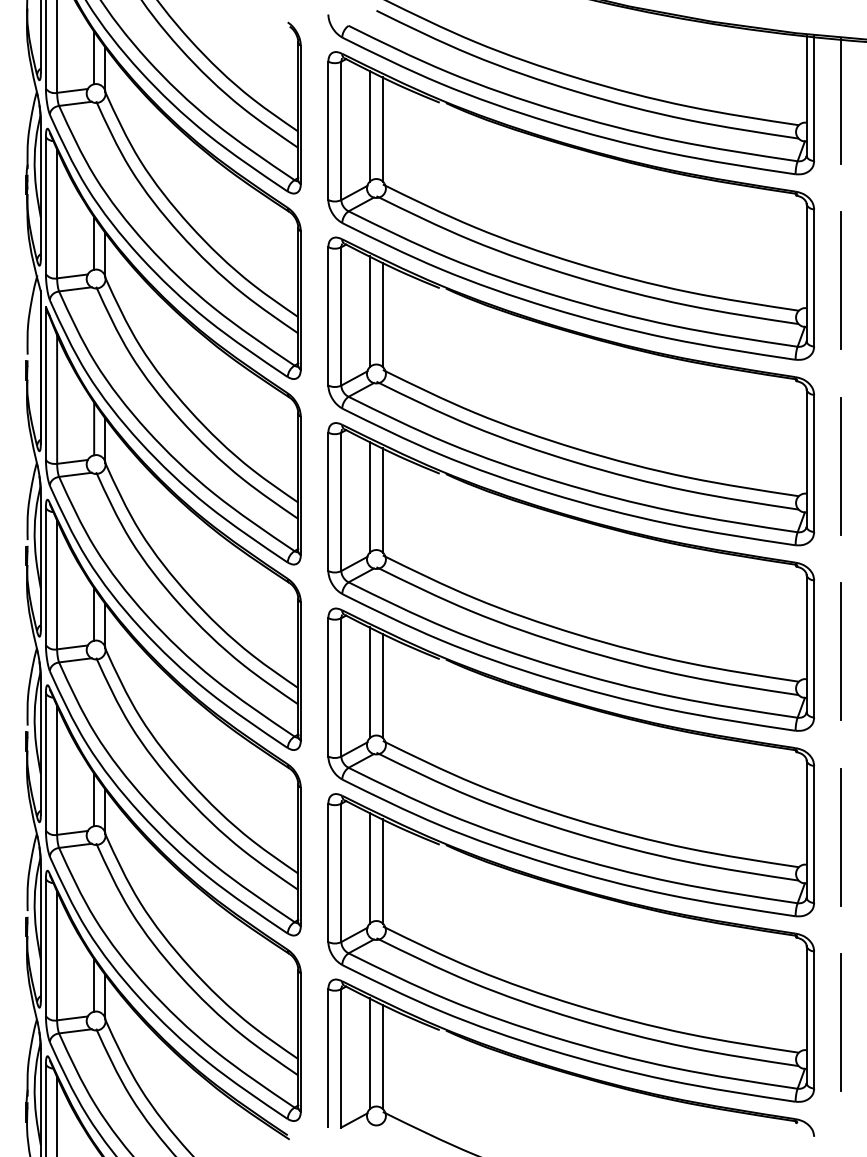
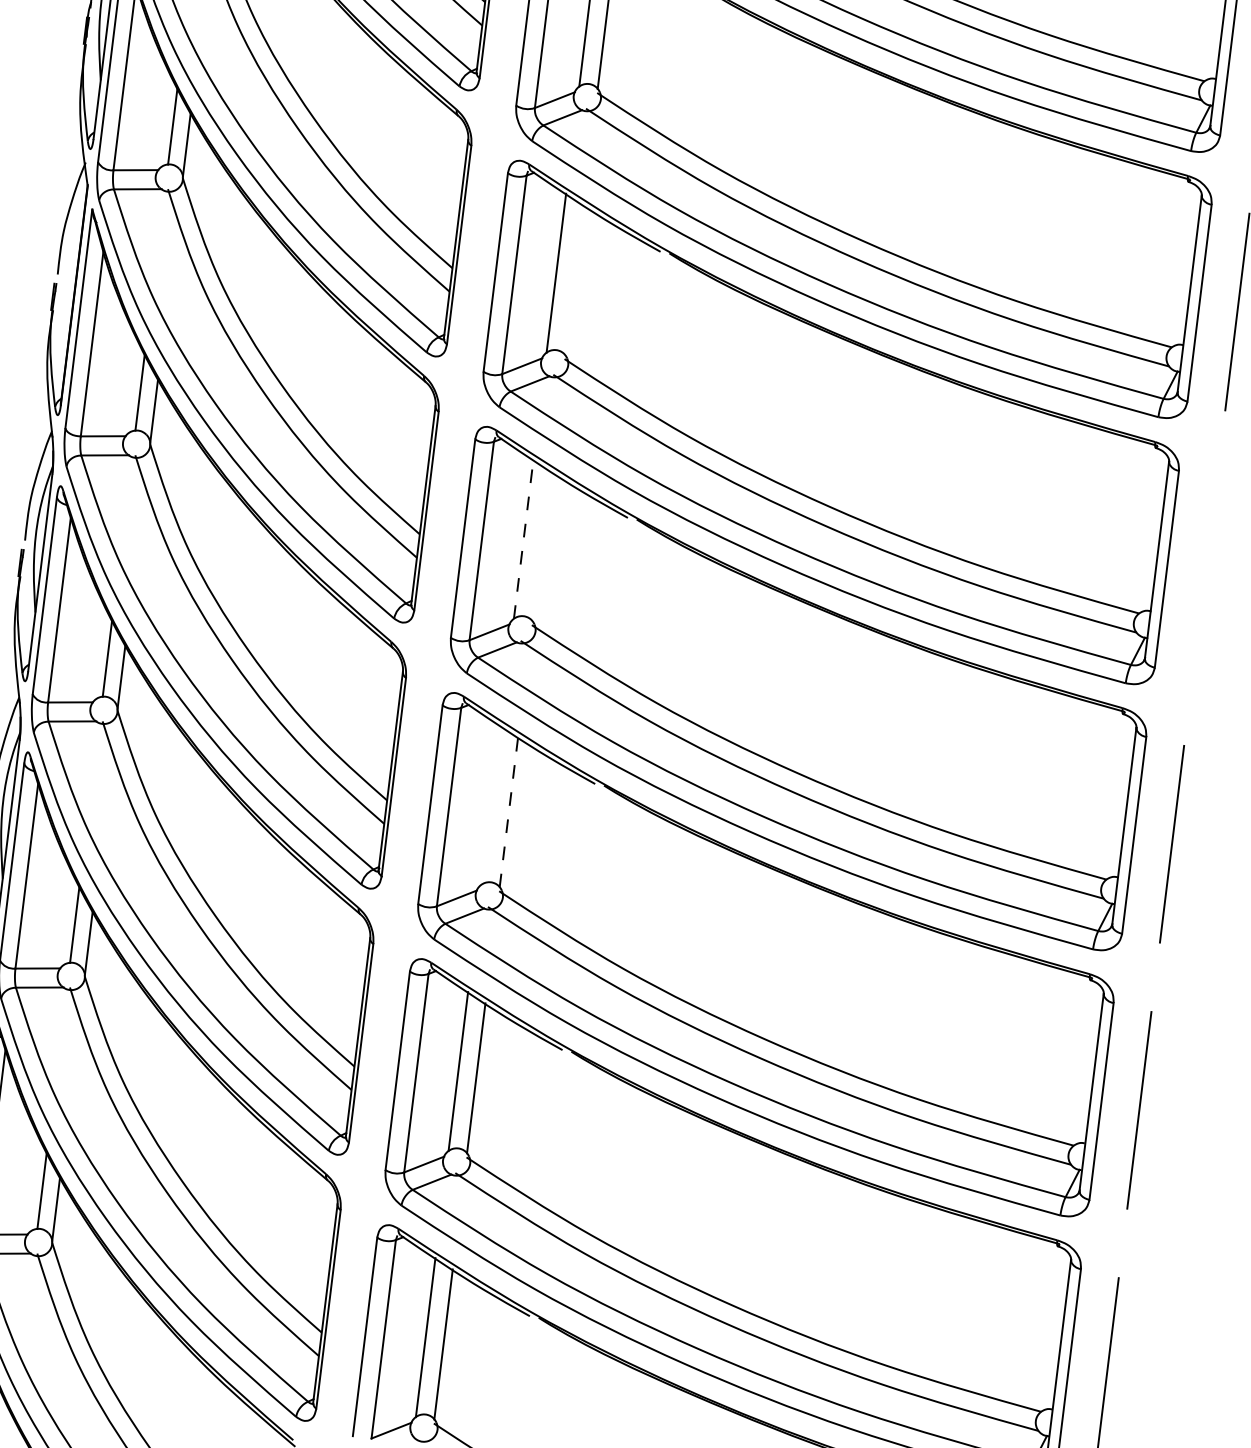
line: (382, 314) -> (573, 279), removed
line: (840, 465) -> (1204, 576), removed
line: (369, 496) -> (523, 538), solid -> dashed
line: (382, 500) -> (541, 546), removed
line: (369, 682) -> (490, 805), removed
line: (382, 685) -> (508, 811), solid -> dashed

